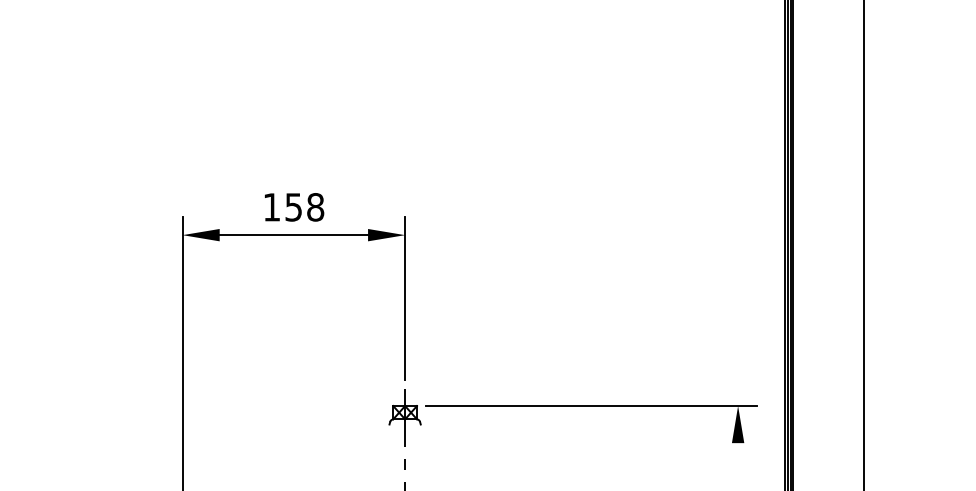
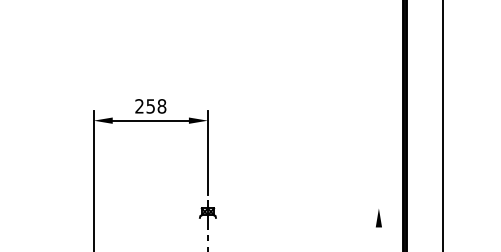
text: (271, 207) -> (139, 106), 158 -> 258
line: (591, 406) -> (303, 208), removed

